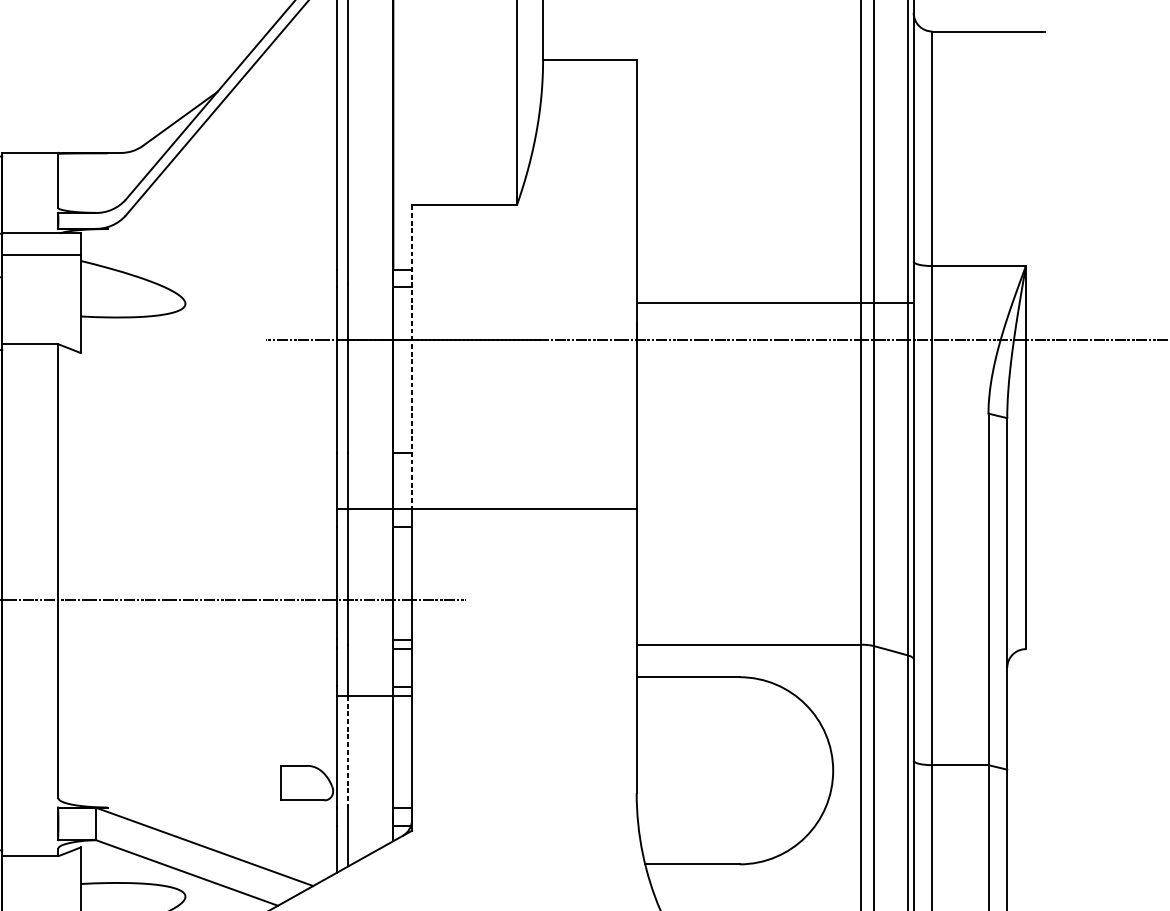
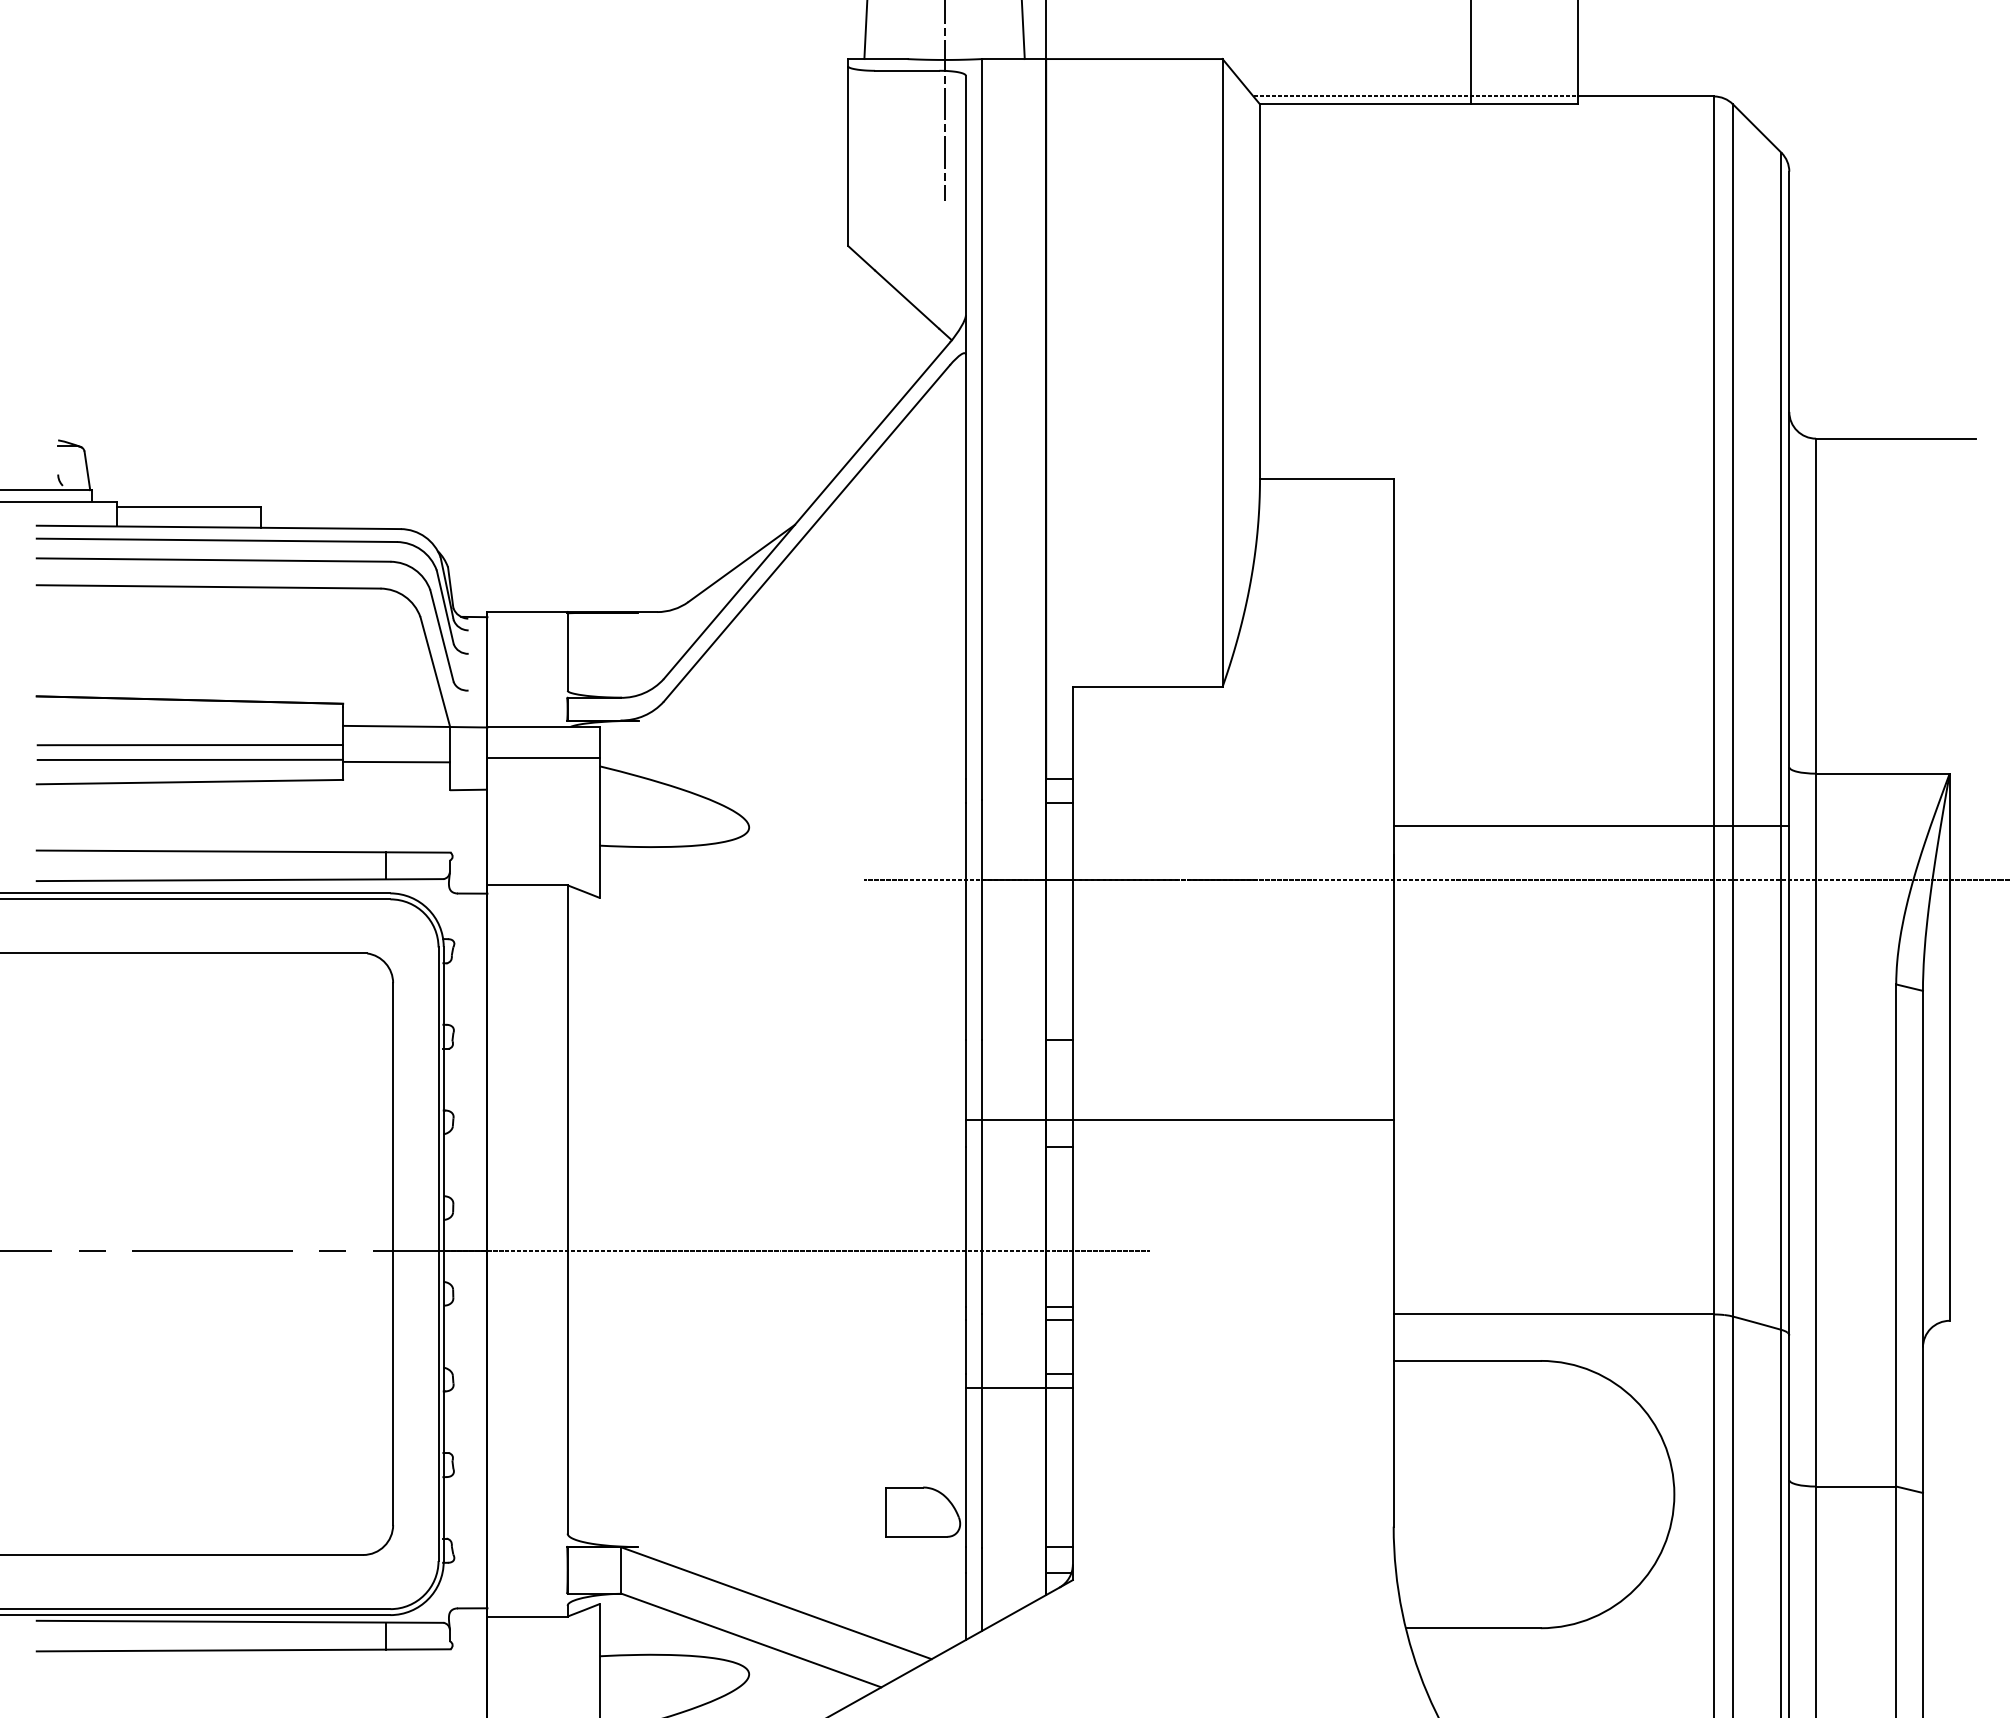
line: (411, 356) -> (1072, 903), dashed -> solid
line: (348, 752) -> (982, 1468), dashed -> solid

